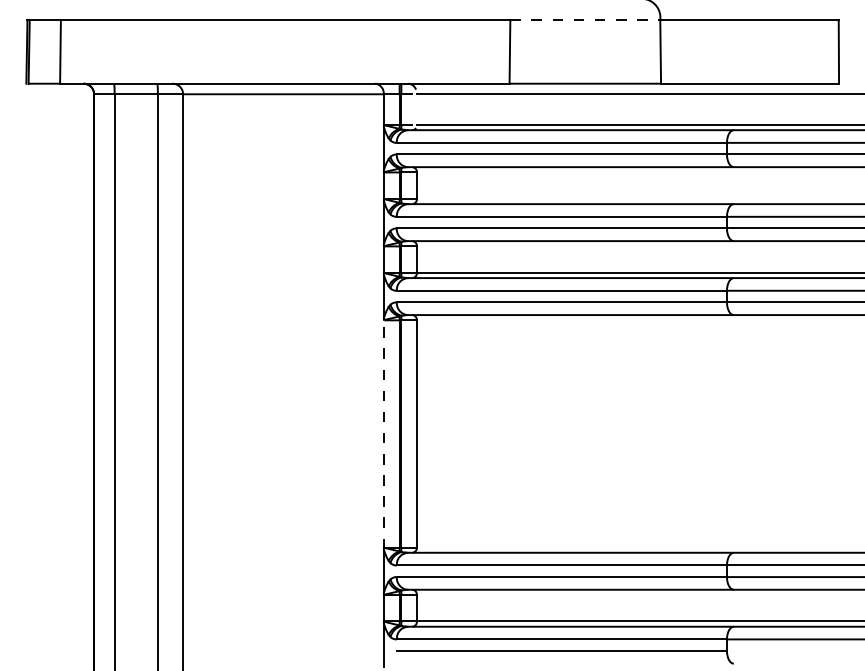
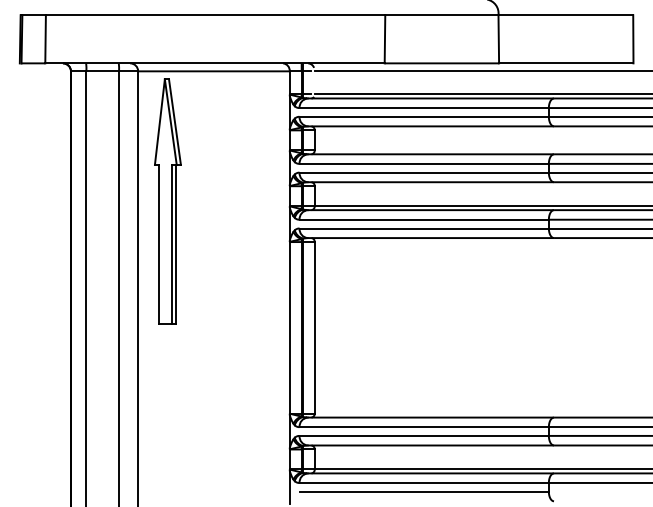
line: (585, 19) -> (442, 14), dashed -> solid
part: (222, 266) -> (167, 201), added
line: (383, 433) -> (289, 327), dashed -> solid

